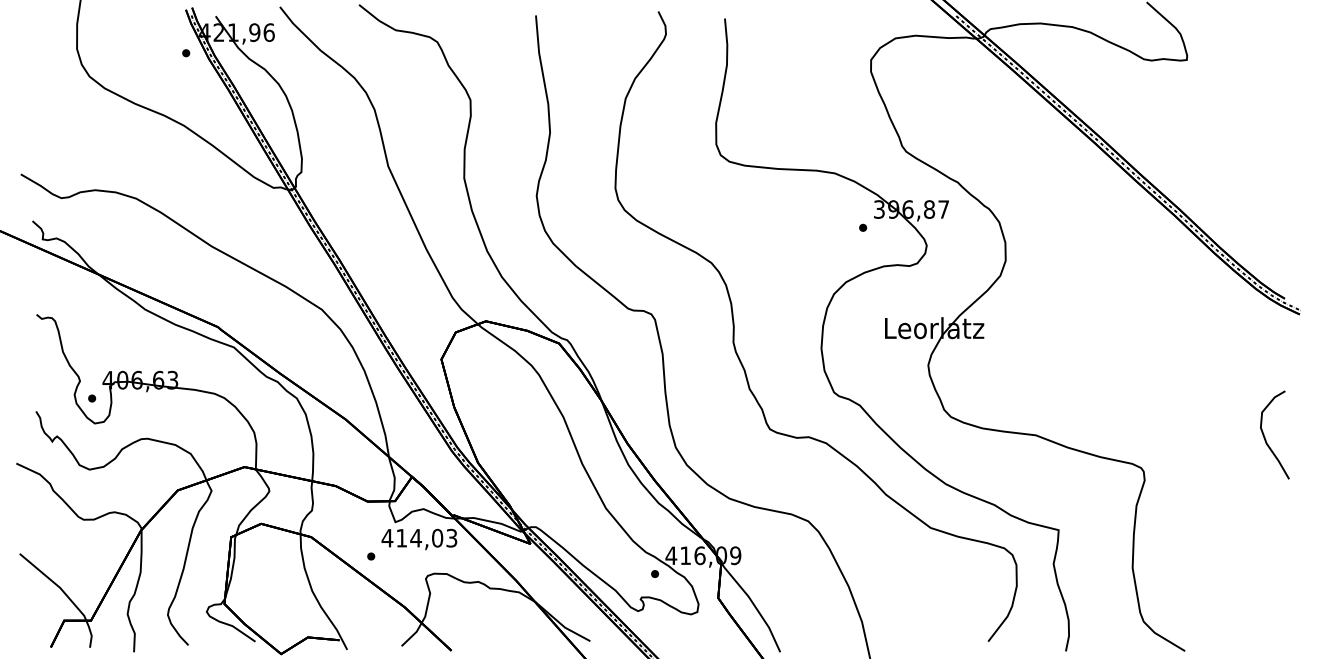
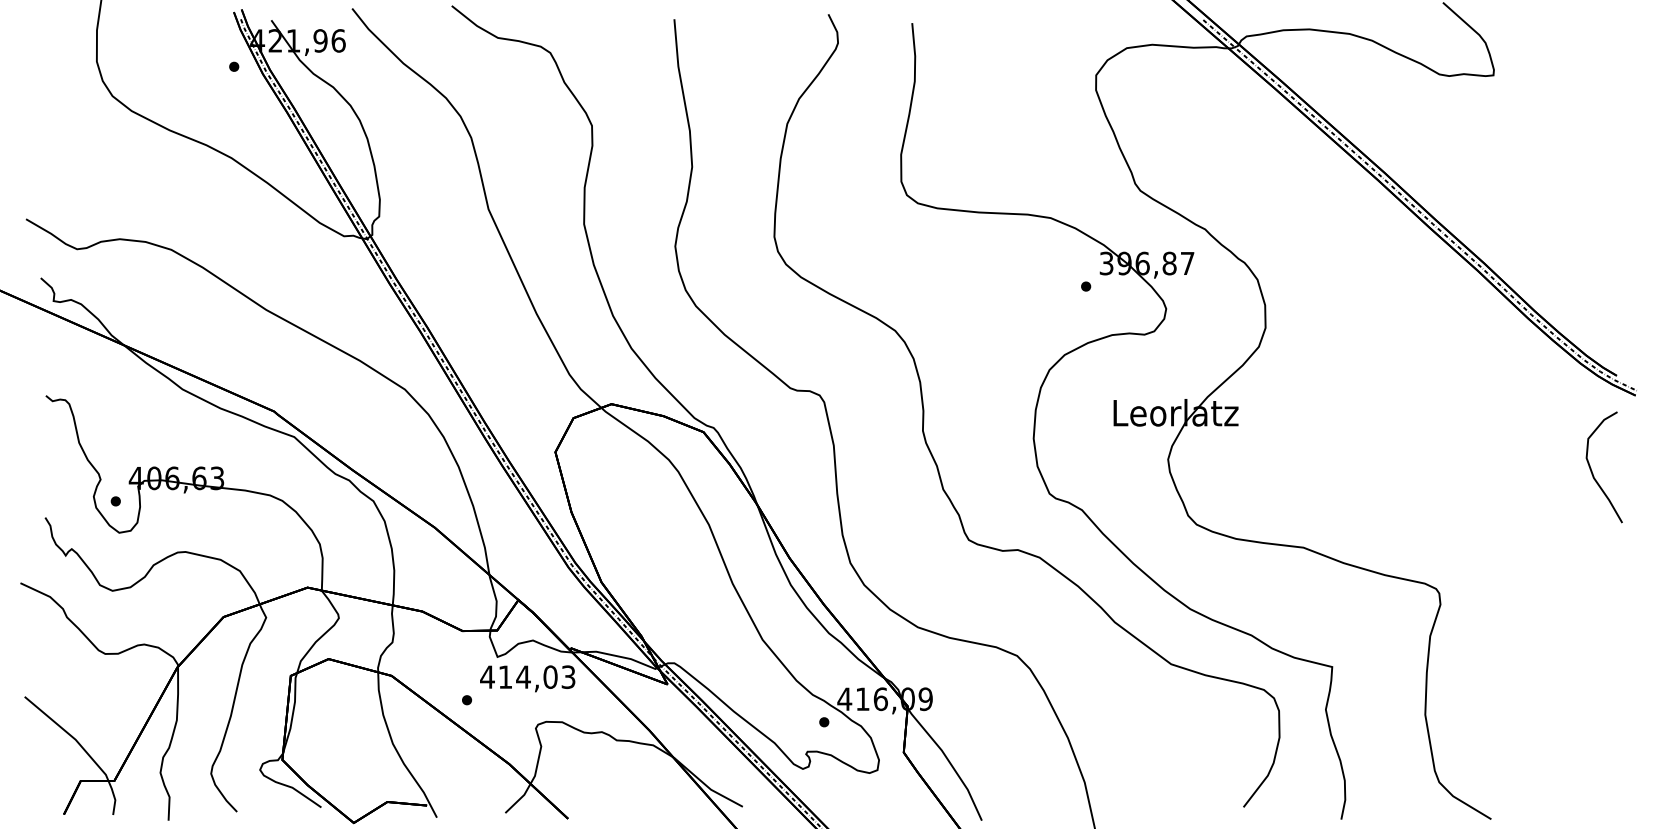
curve: (1265, 437) -> (1592, 470), moved

